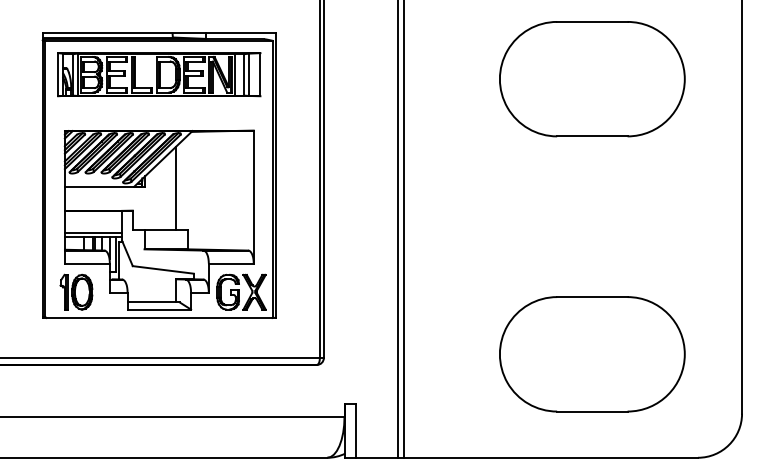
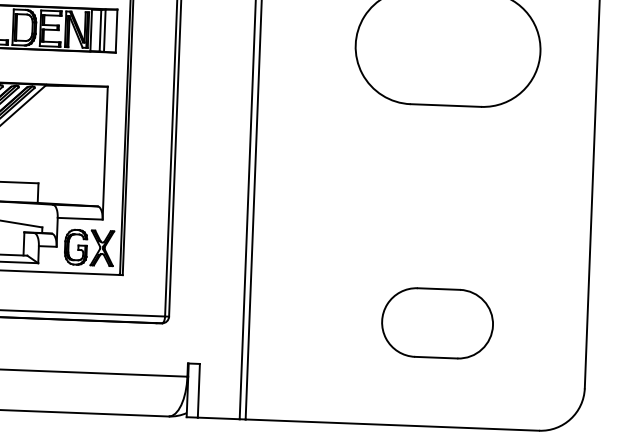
line: (176, 187) -> (28, 140), removed
part: (592, 354) -> (437, 323), size x0.6

